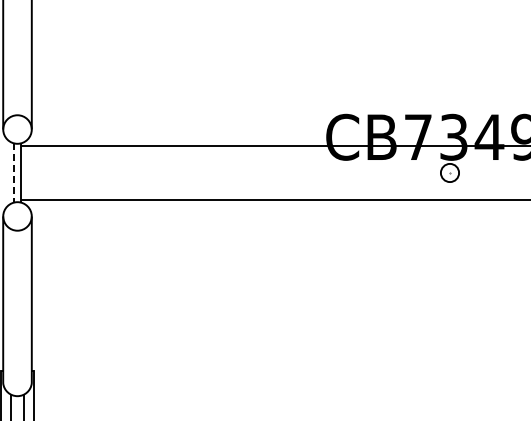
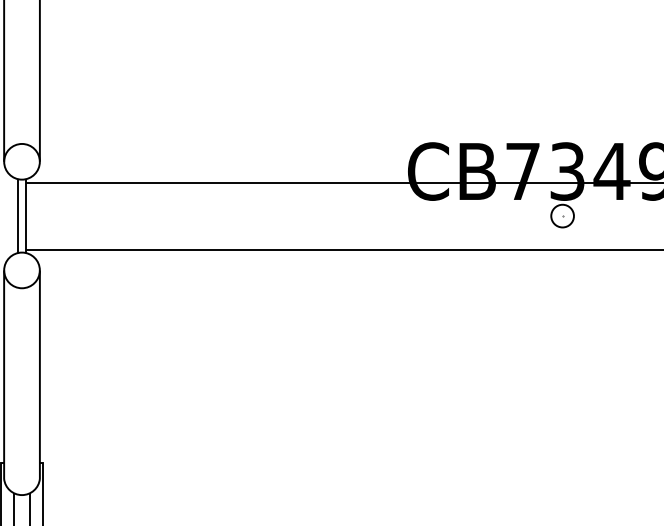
line: (13, 173) -> (17, 216), dashed -> solid

